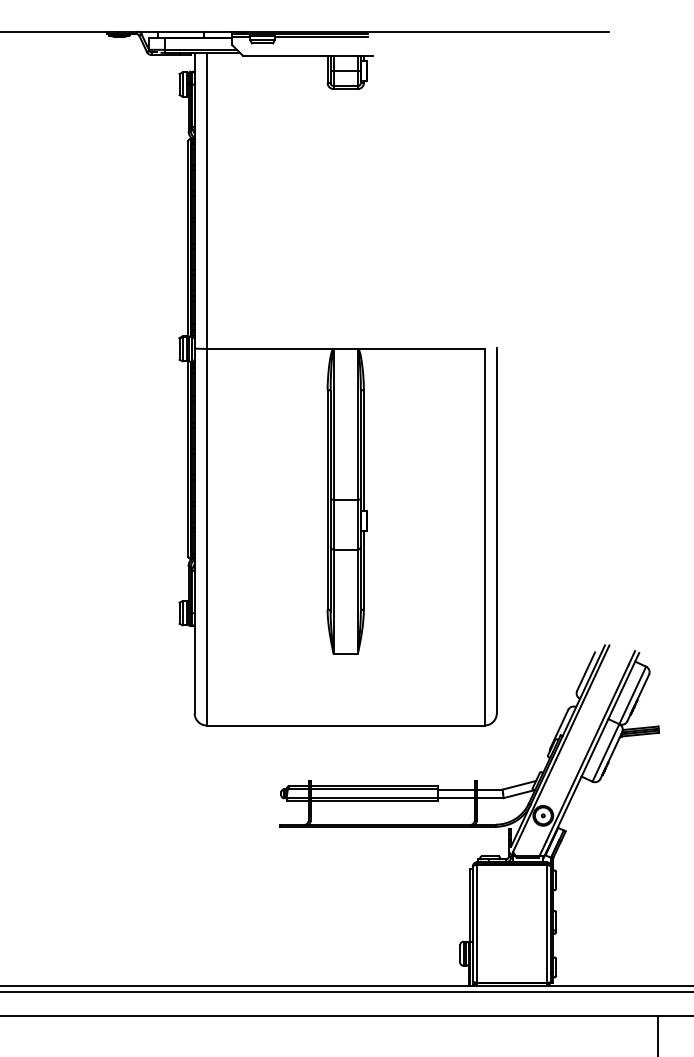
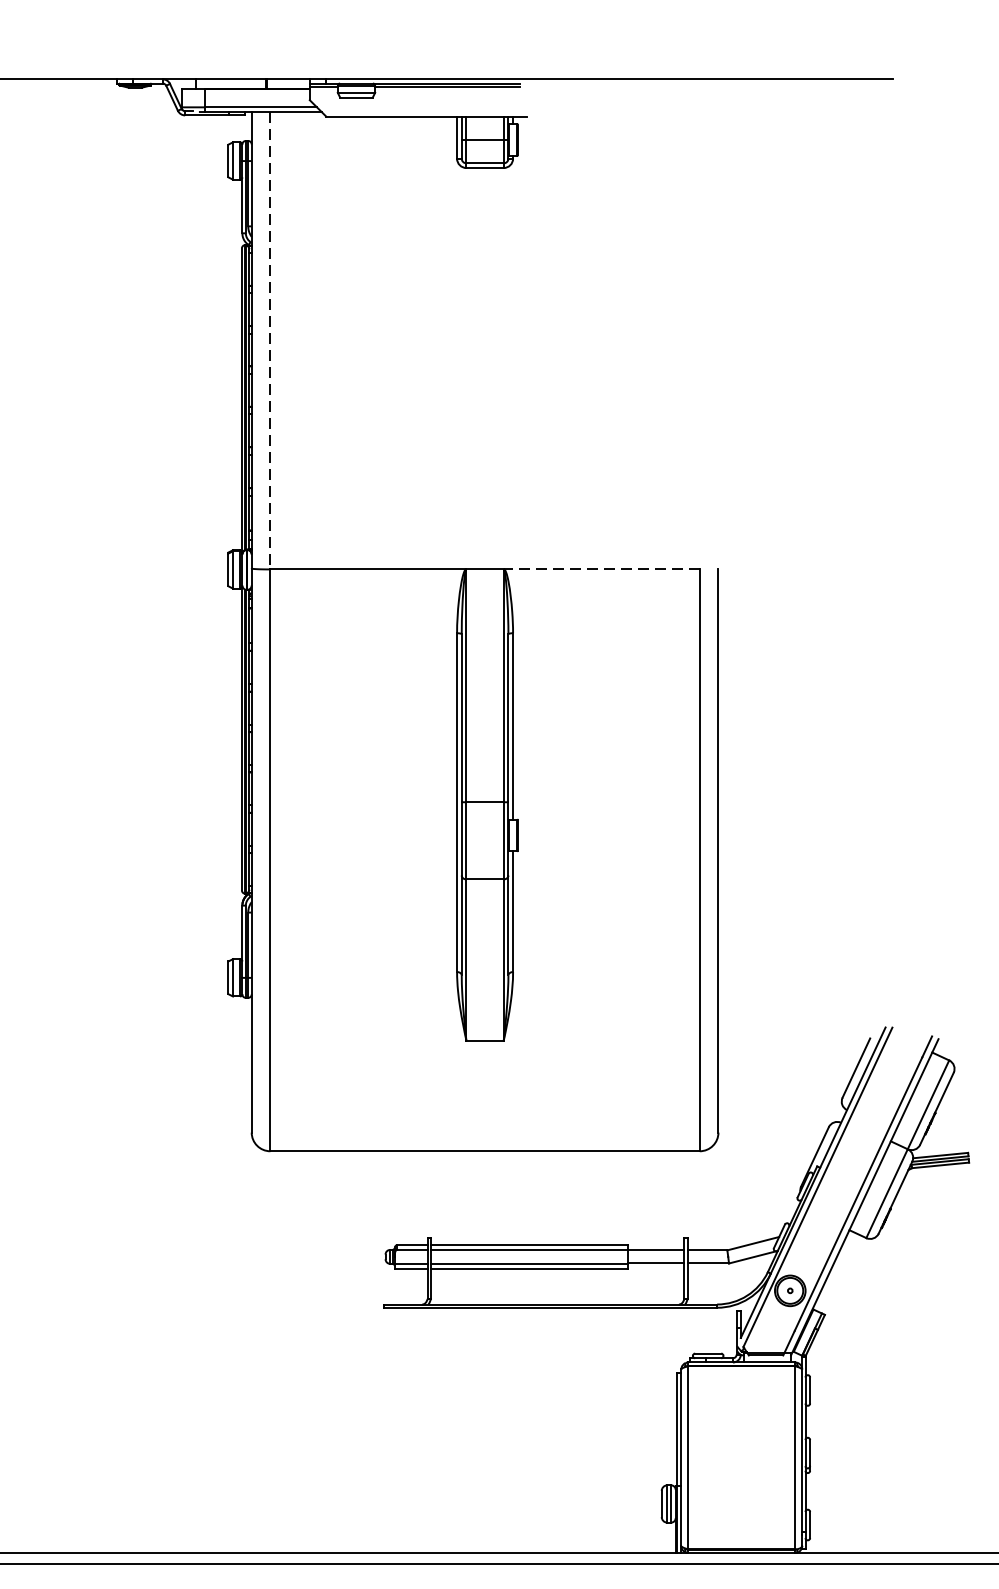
line: (206, 201) -> (269, 341), solid -> dashed
line: (420, 348) -> (600, 568), solid -> dashed

